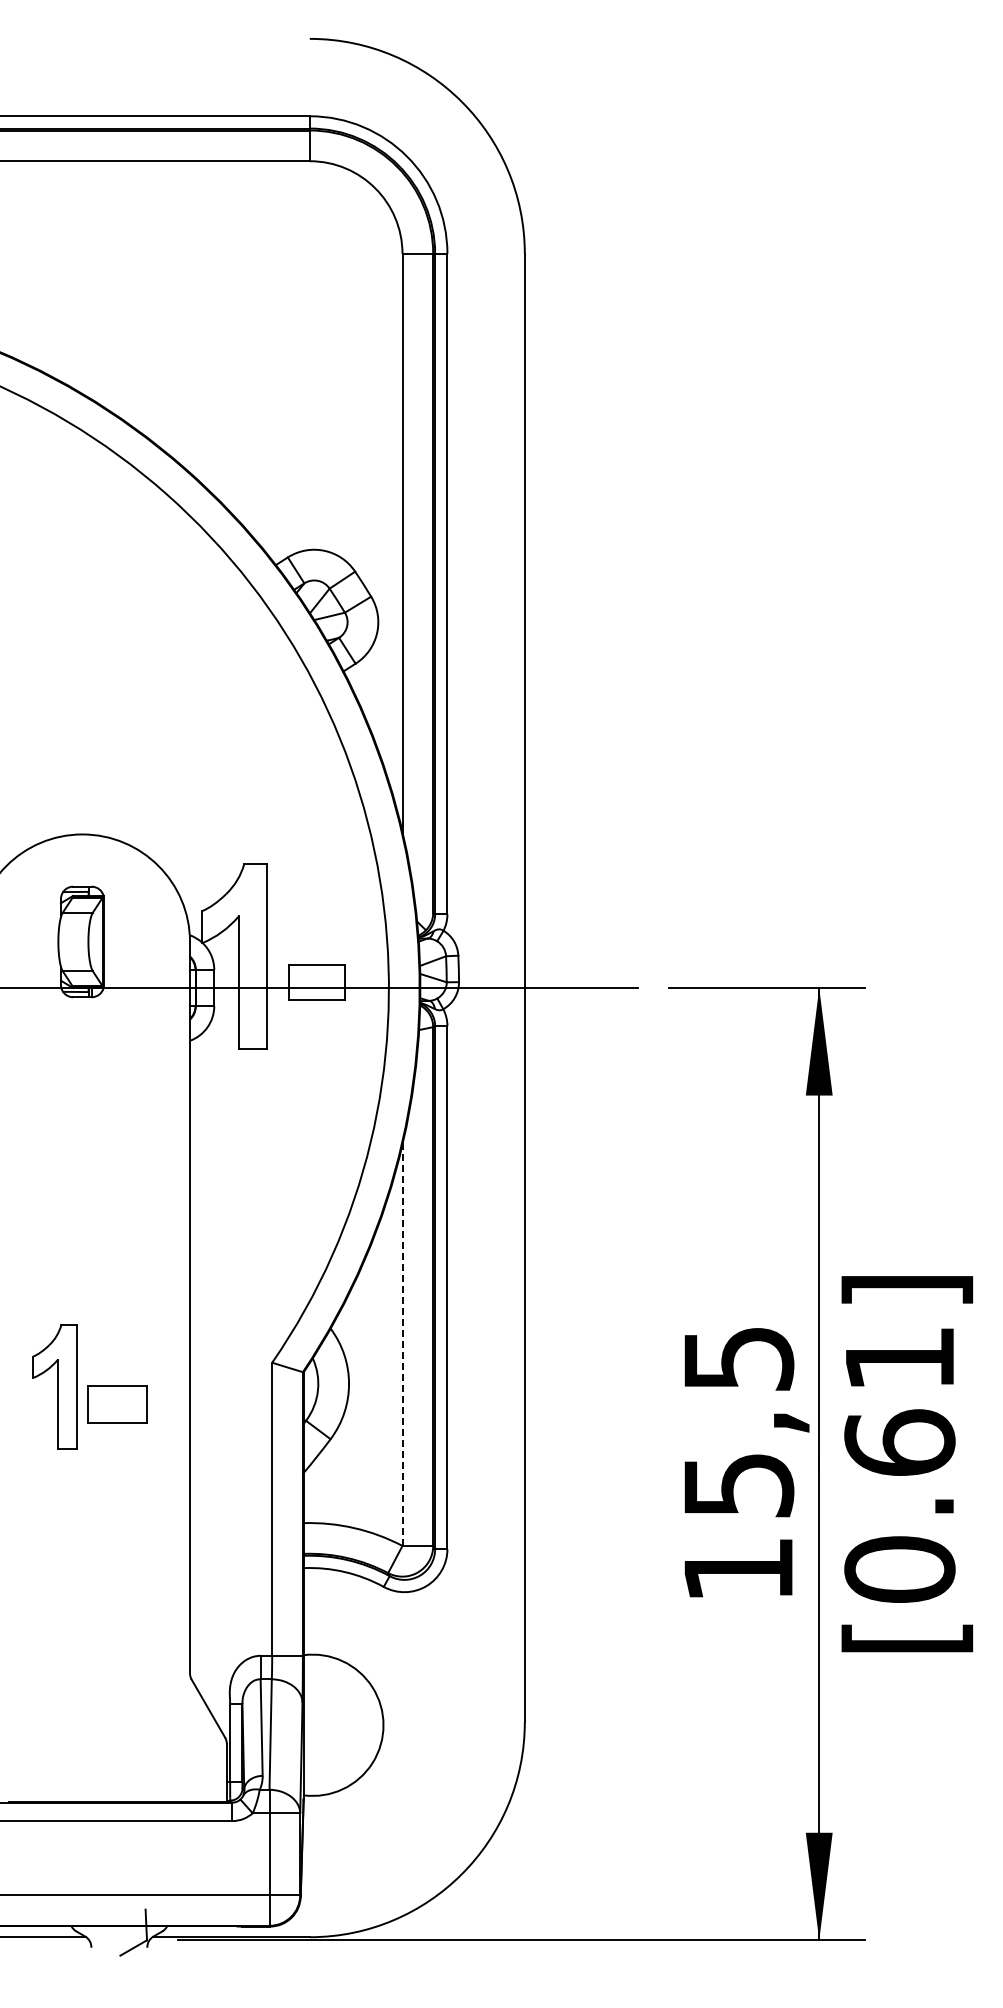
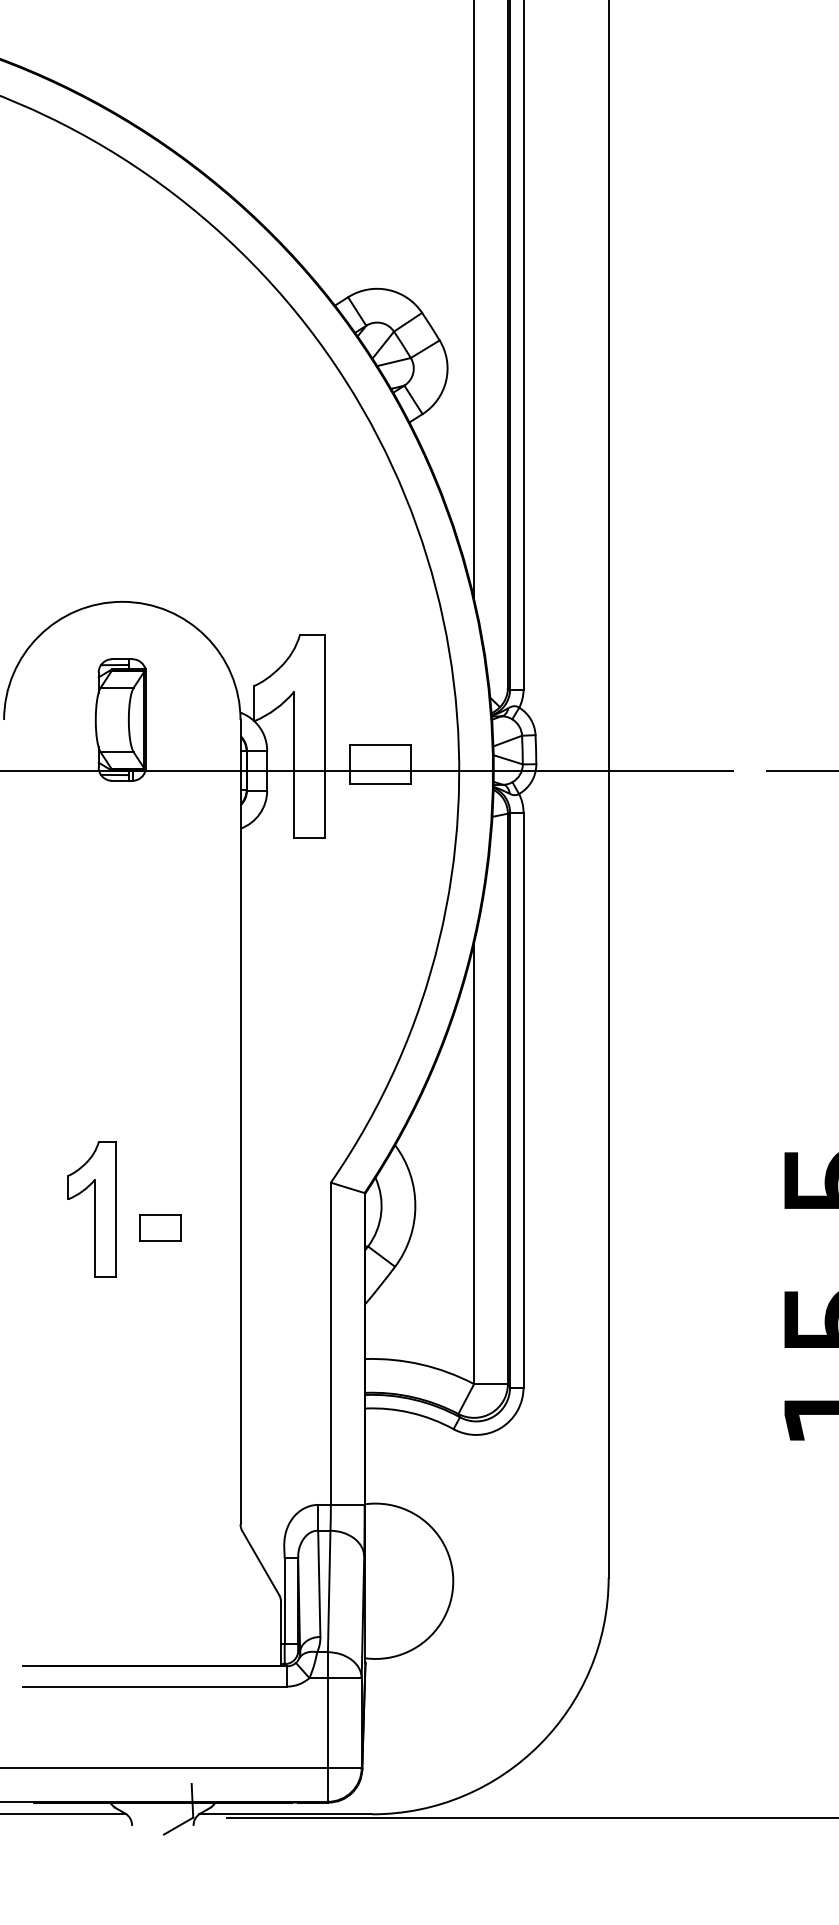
line: (402, 1345) -> (474, 1163), dashed -> solid
part: (117, 1403) -> (160, 1227), size x0.62

